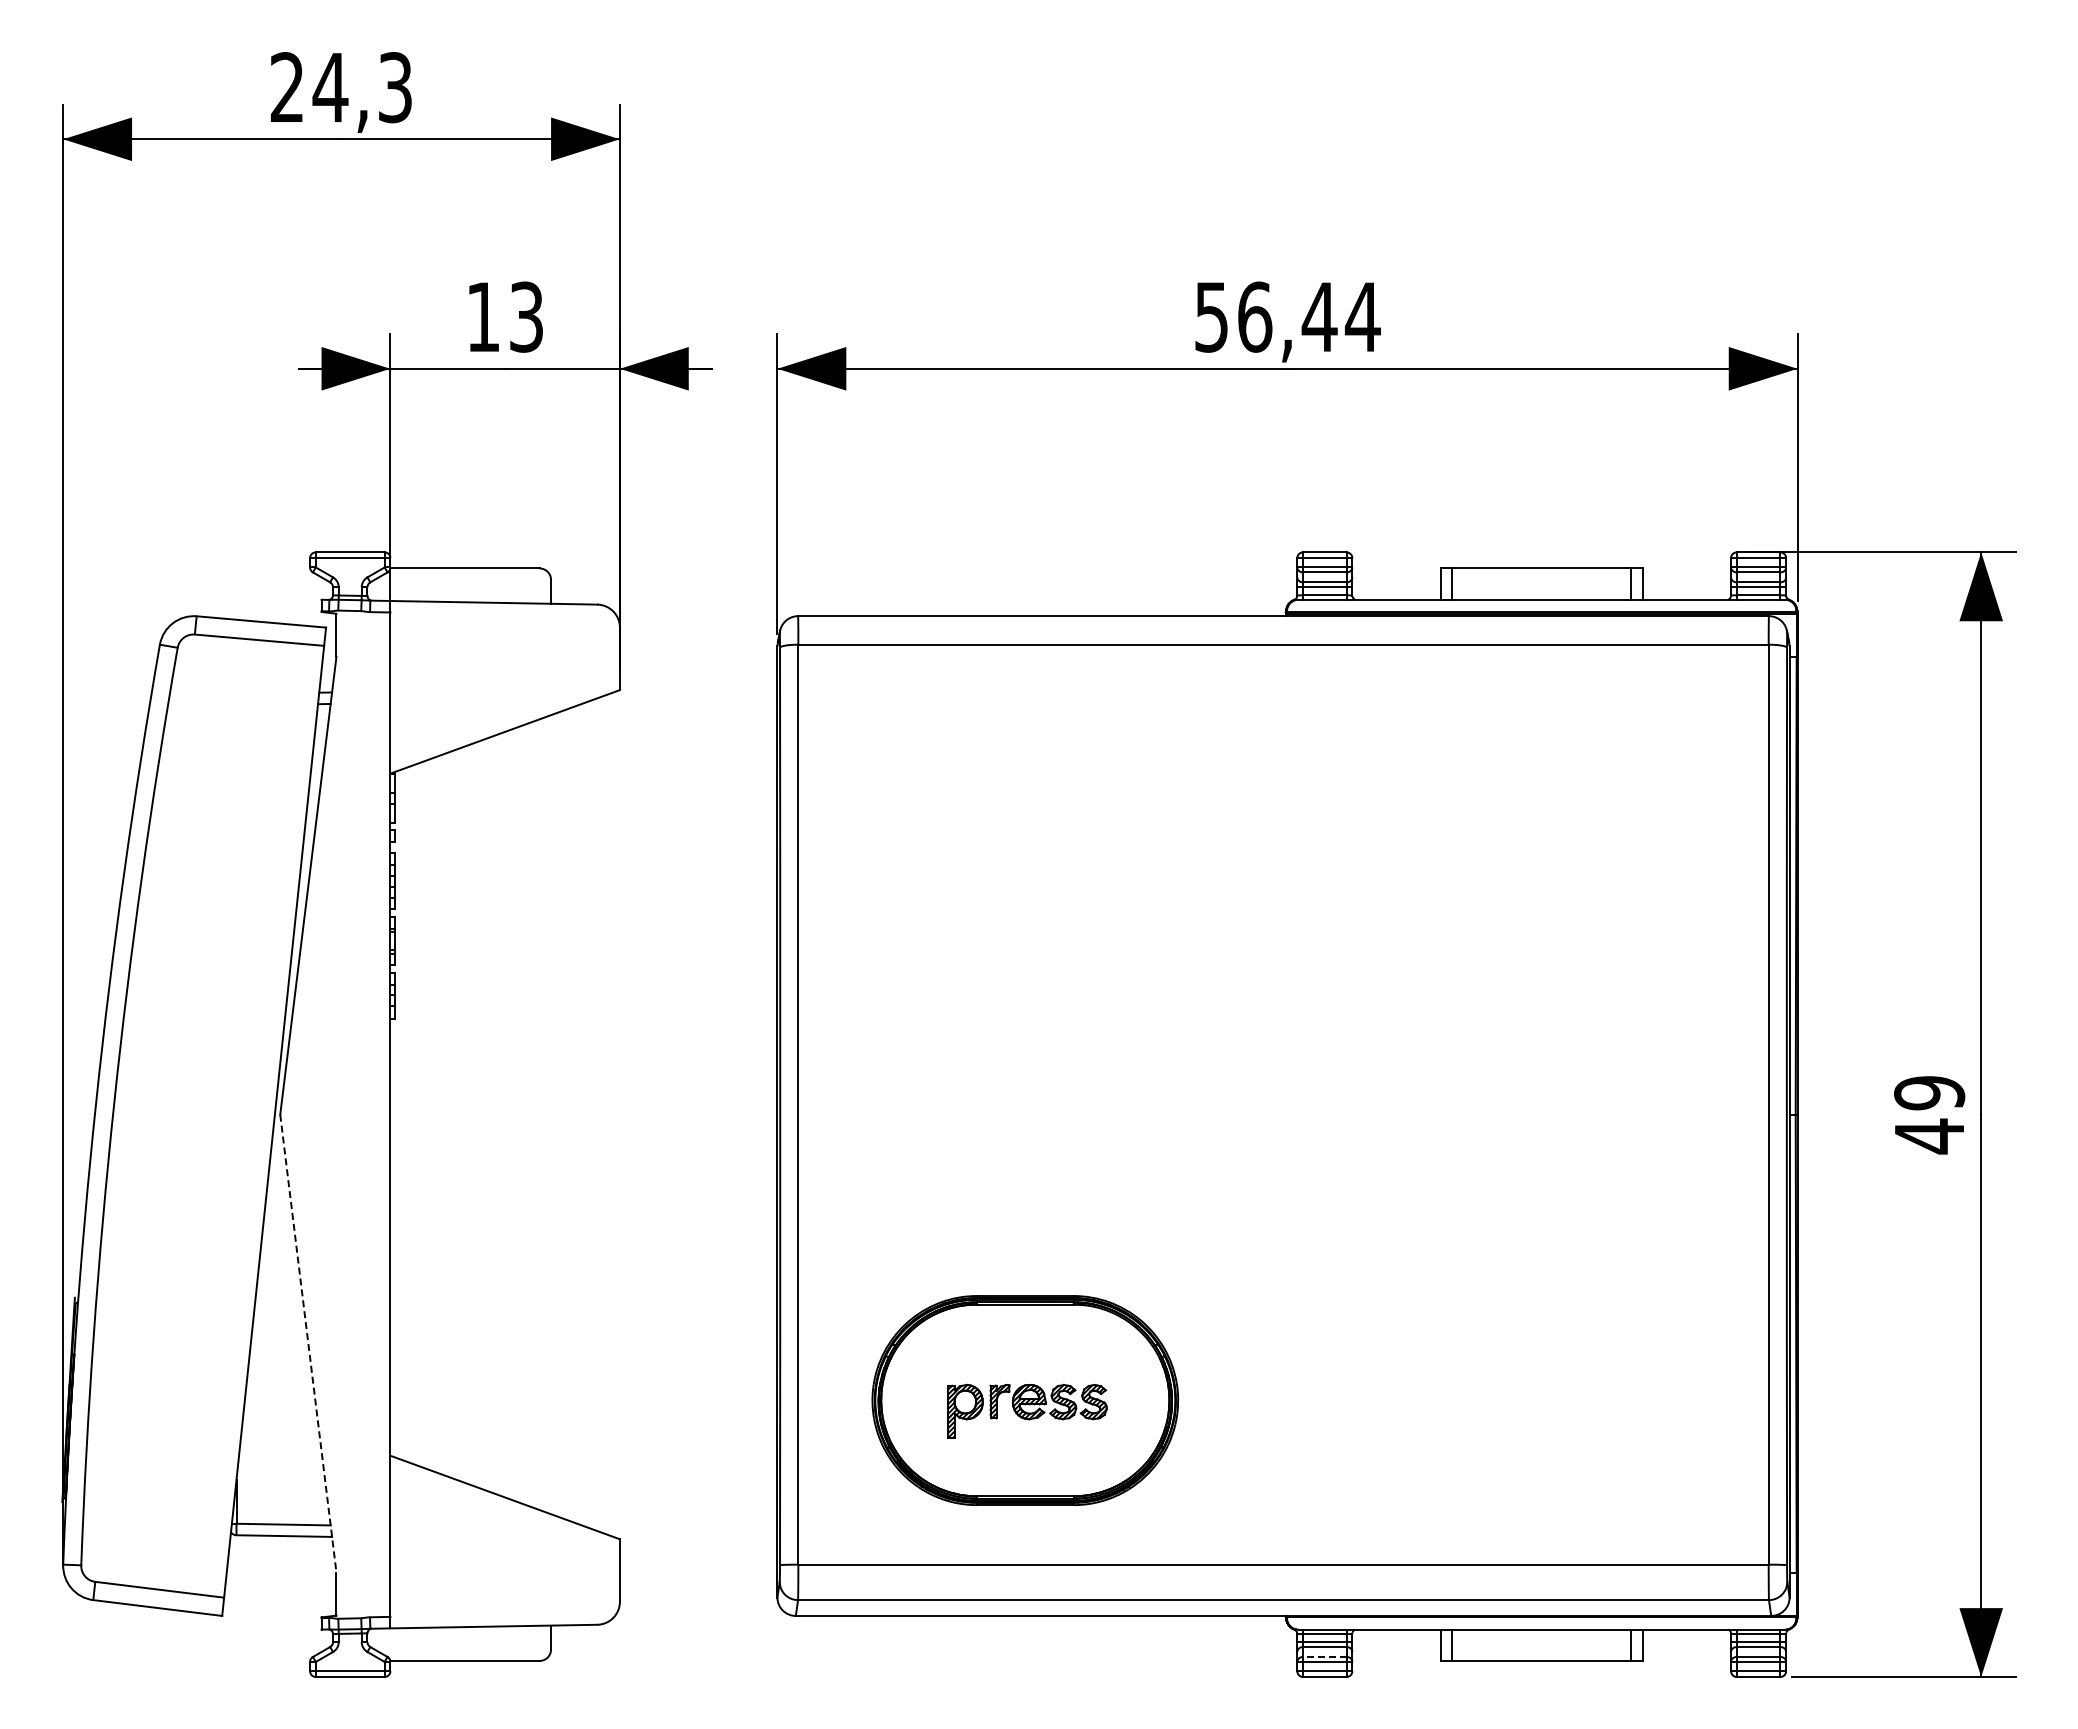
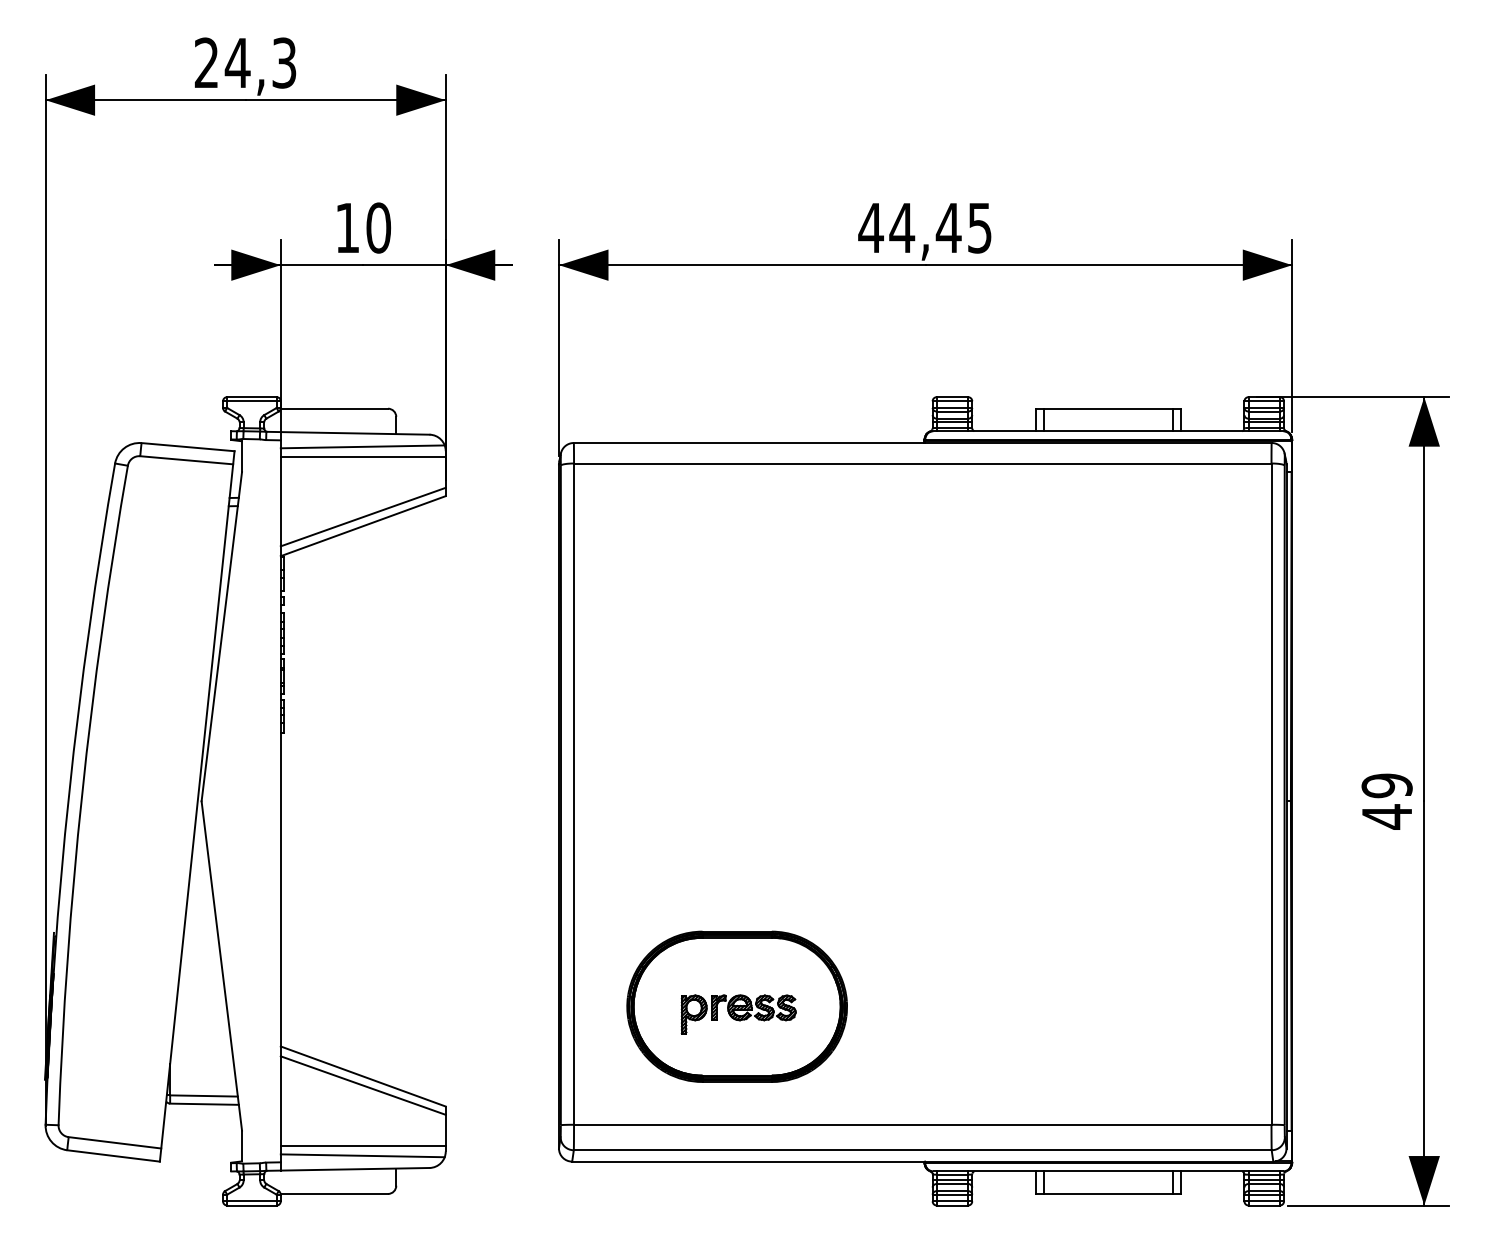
text: (526, 316) -> (378, 227), 13 -> 10
text: (1286, 316) -> (924, 227), 56,44 -> 44,45
line: (504, 621) -> (362, 446), added
line: (504, 635) -> (362, 456), added
line: (504, 718) -> (362, 516), added
line: (308, 1343) -> (221, 965), dashed -> solid
line: (504, 1509) -> (362, 1085), added
line: (504, 1594) -> (362, 1146), added
line: (504, 1607) -> (362, 1155), added
line: (1324, 1656) -> (952, 1190), dashed -> solid

